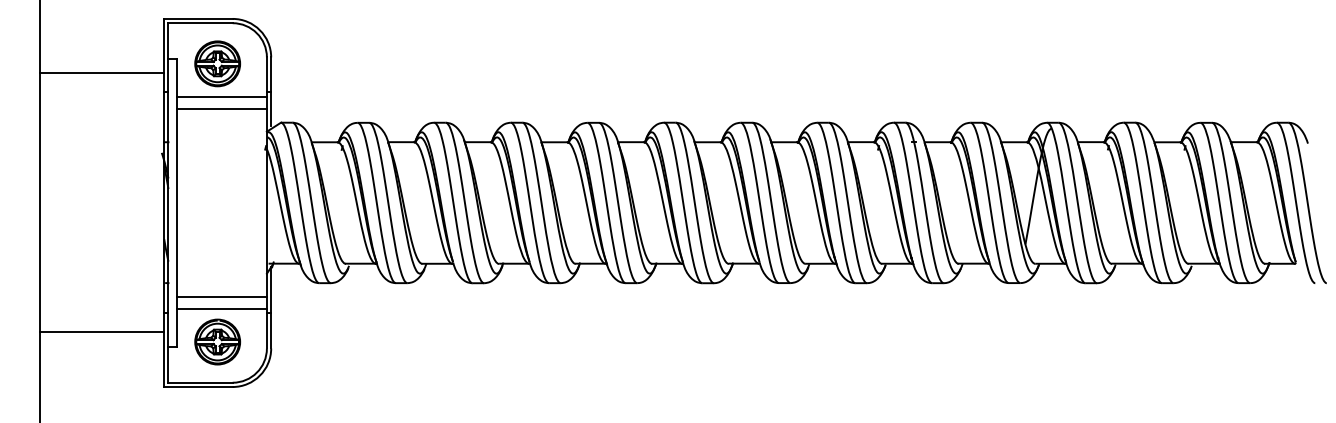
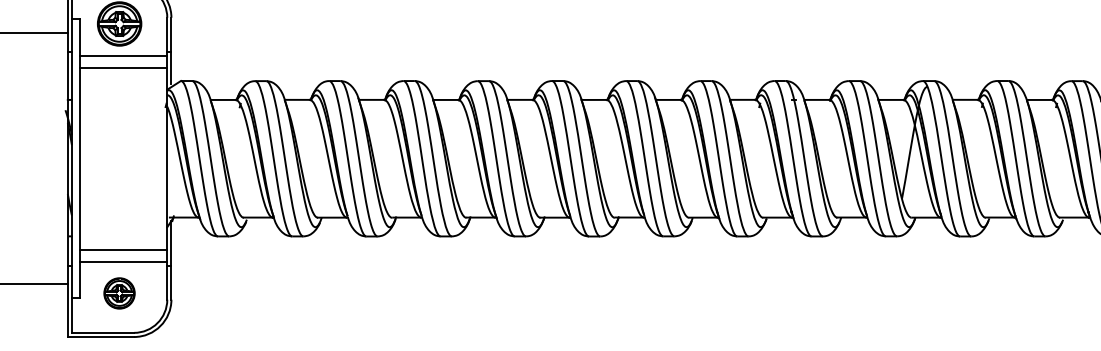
part: (217, 341) -> (119, 292), size x0.7

